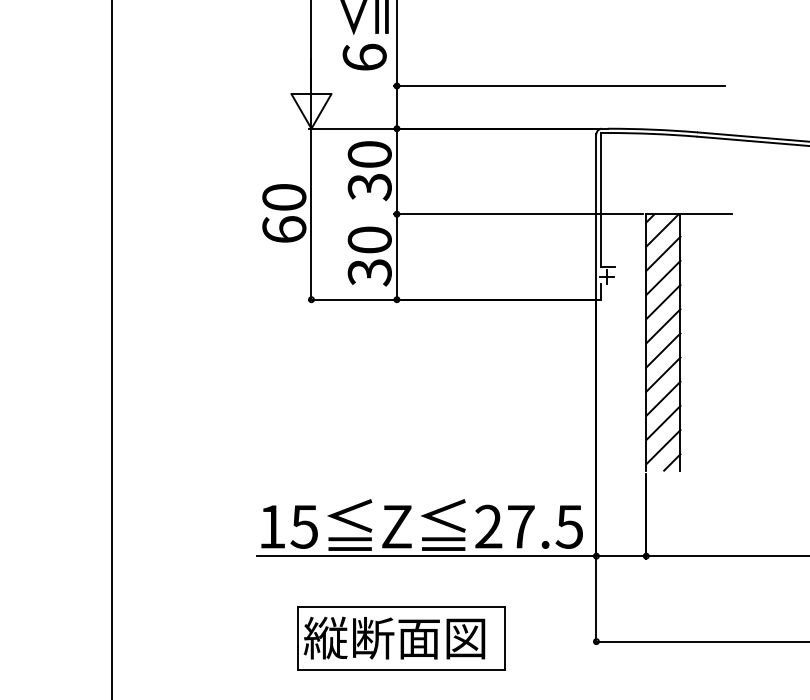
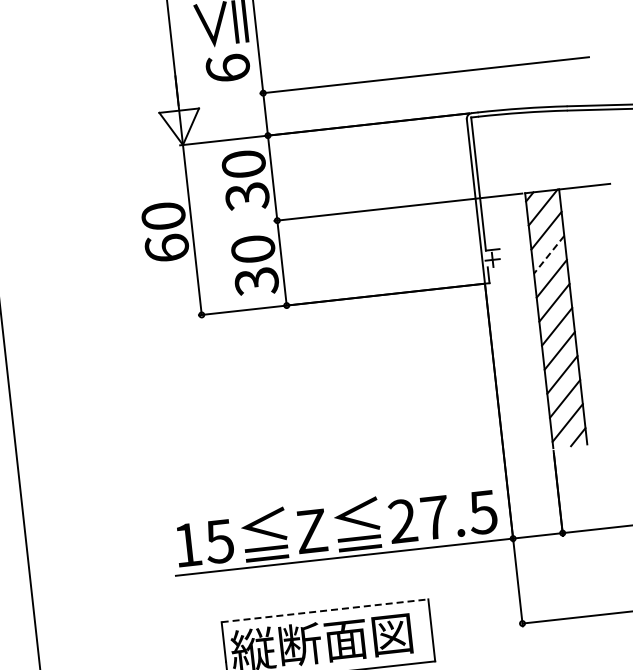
line: (663, 278) -> (549, 255), solid -> dashed
line: (401, 607) -> (325, 611), solid -> dashed

